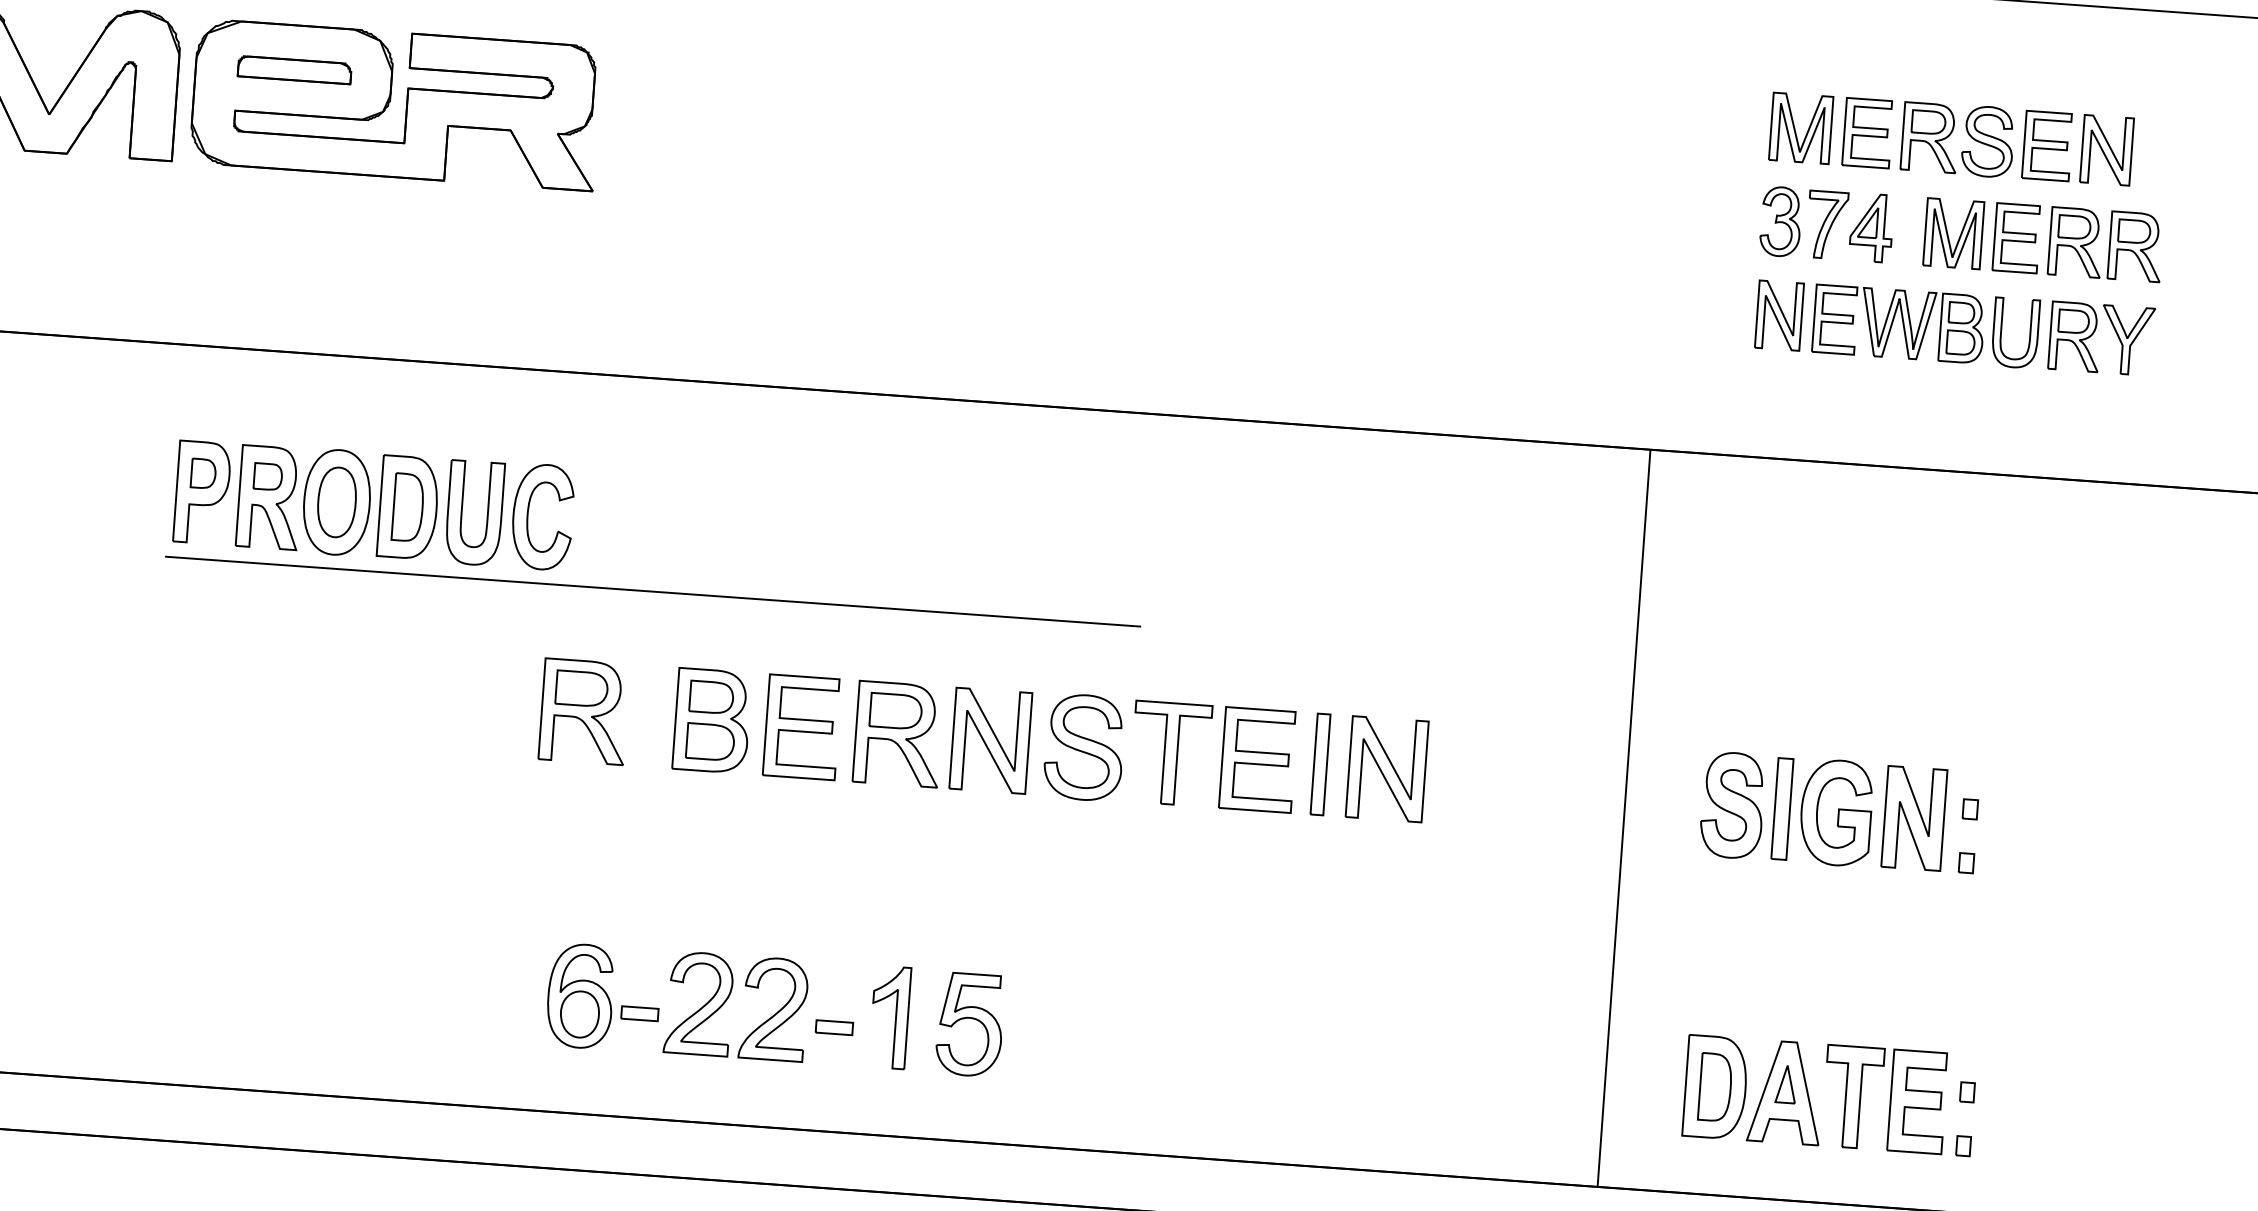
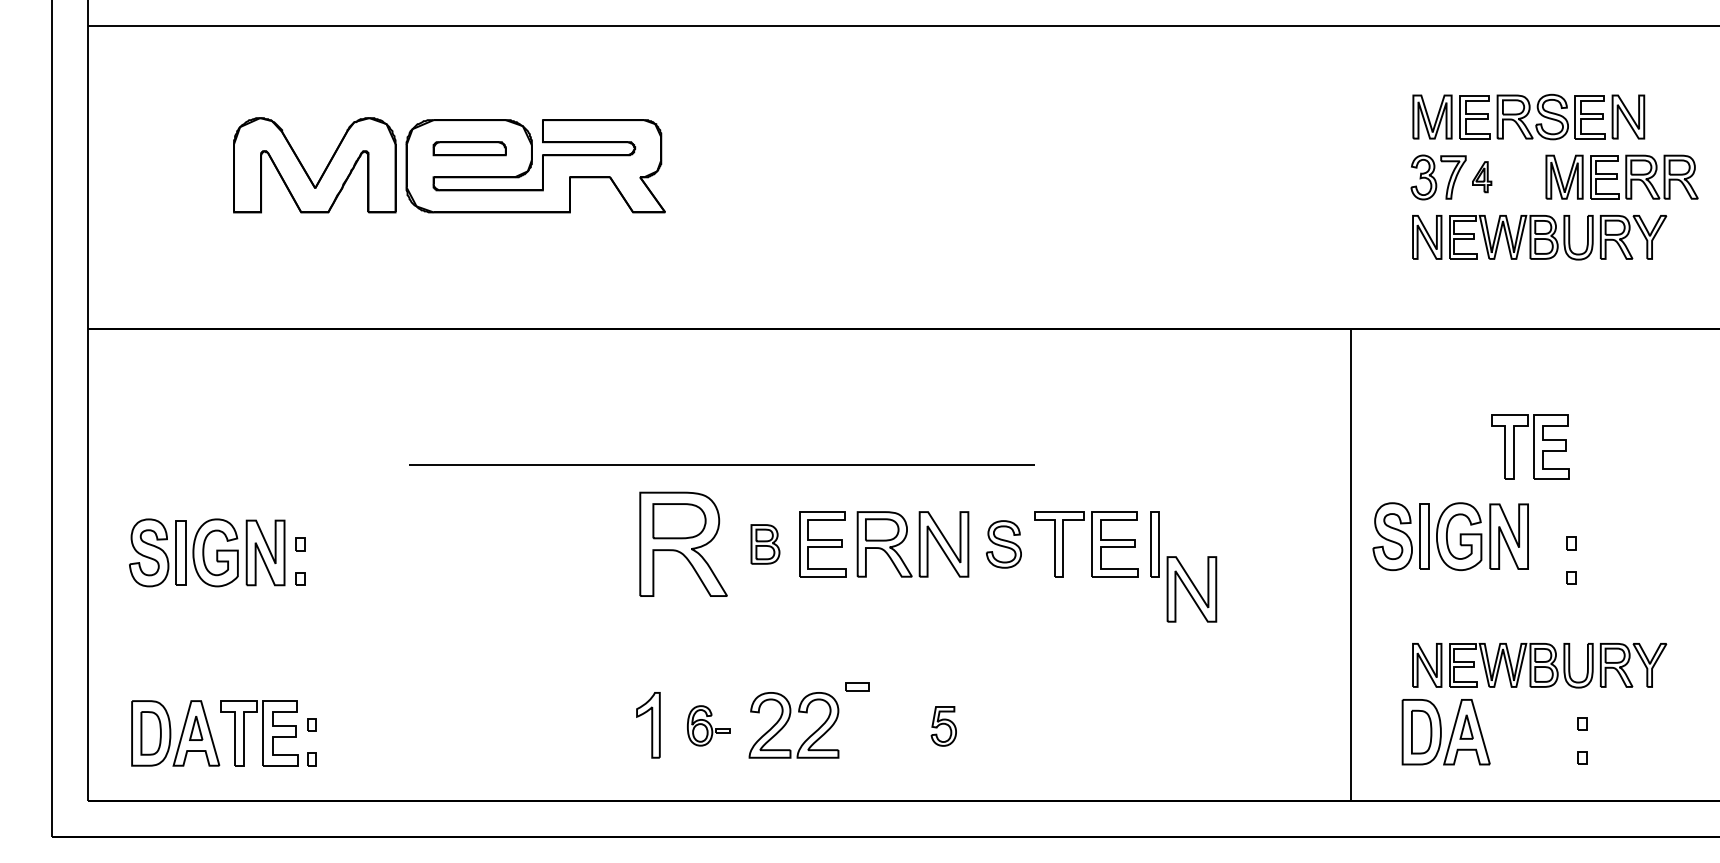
part: (1872, 226) -> (1482, 176), size x0.7
part: (2042, 238) -> (1621, 176), moved
part: (373, 505) -> (539, 422), removed
part: (584, 711) -> (683, 544), size x1.6
part: (712, 721) -> (765, 544), size x0.6
part: (1083, 747) -> (1003, 544), size x0.7
part: (1386, 769) -> (1191, 589), moved
part: (1822, 811) -> (1450, 536), moved
part: (1906, 996) -> (1539, 665), added
part: (602, 997) -> (708, 725), size x0.6
part: (890, 1017) -> (648, 725), moved
part: (969, 1025) -> (943, 726), size x0.6
part: (834, 1026) -> (857, 686), moved
part: (1885, 1098) -> (1530, 446), moved

